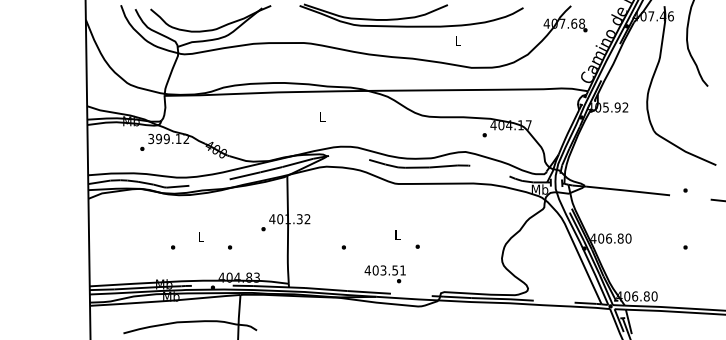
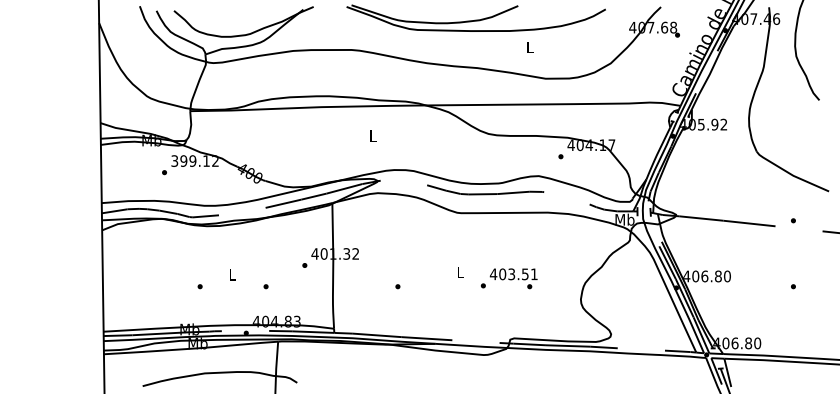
text: (385, 274) -> (513, 278), moved

